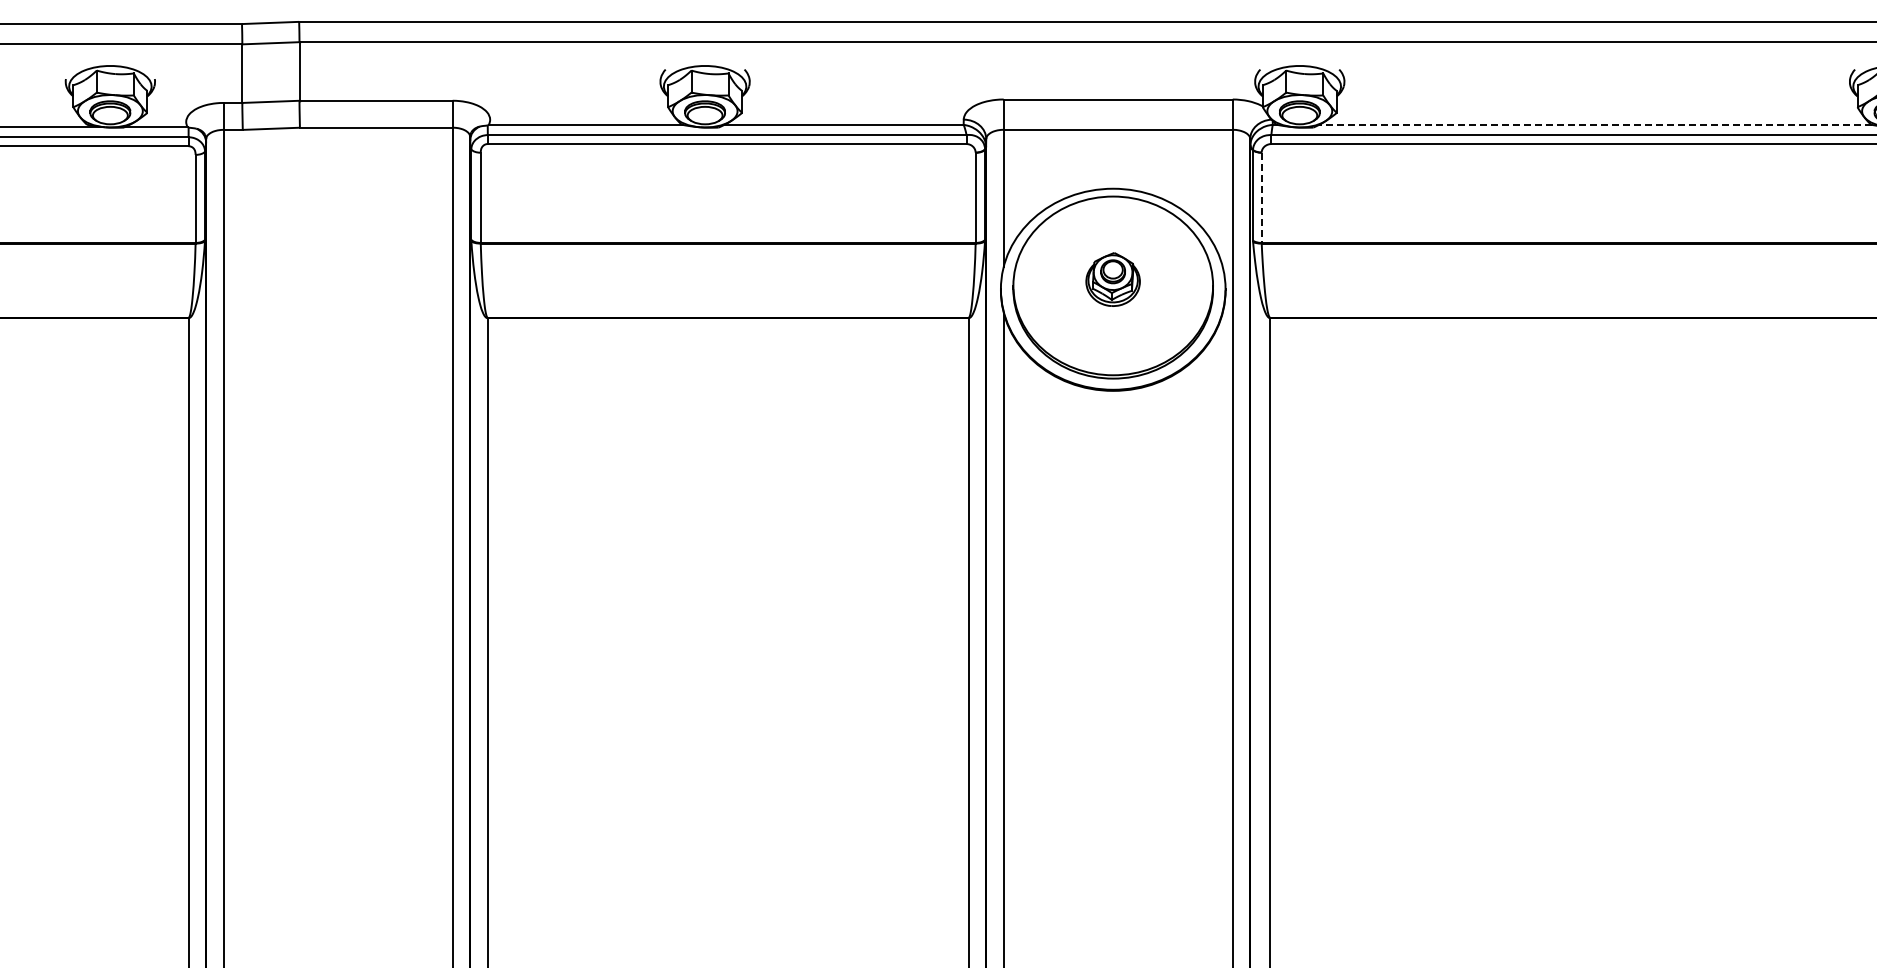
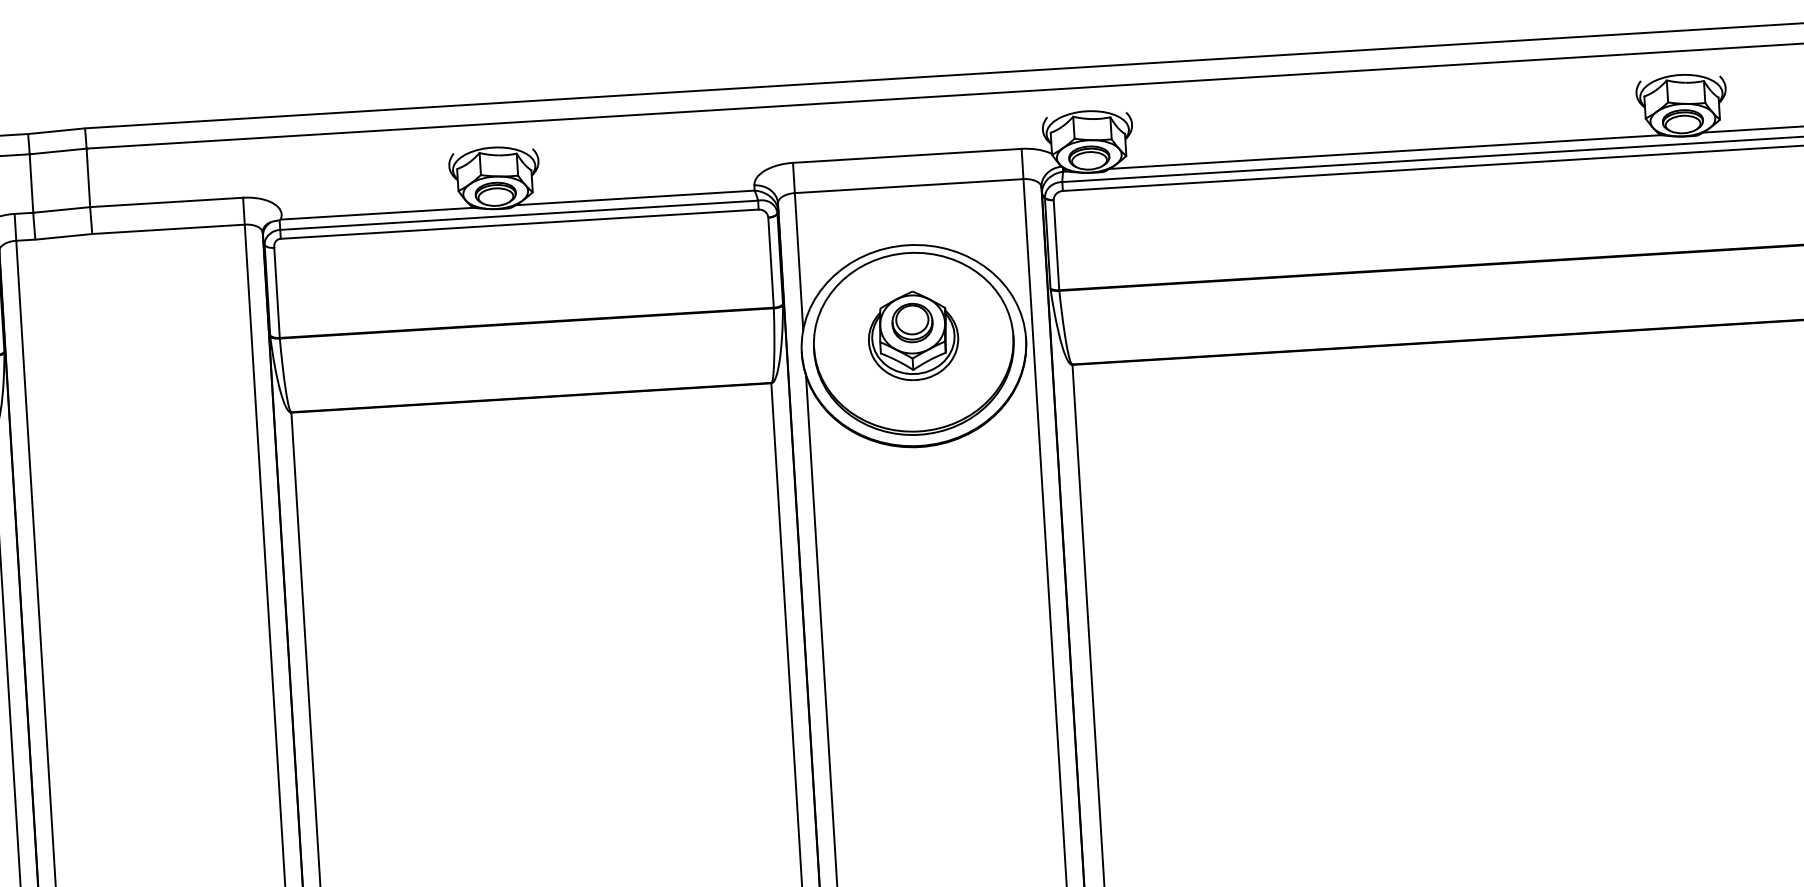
line: (1594, 124) -> (1384, 151), dashed -> solid
line: (1261, 198) -> (1056, 245), dashed -> solid
part: (1112, 279) -> (912, 335), size x1.67

